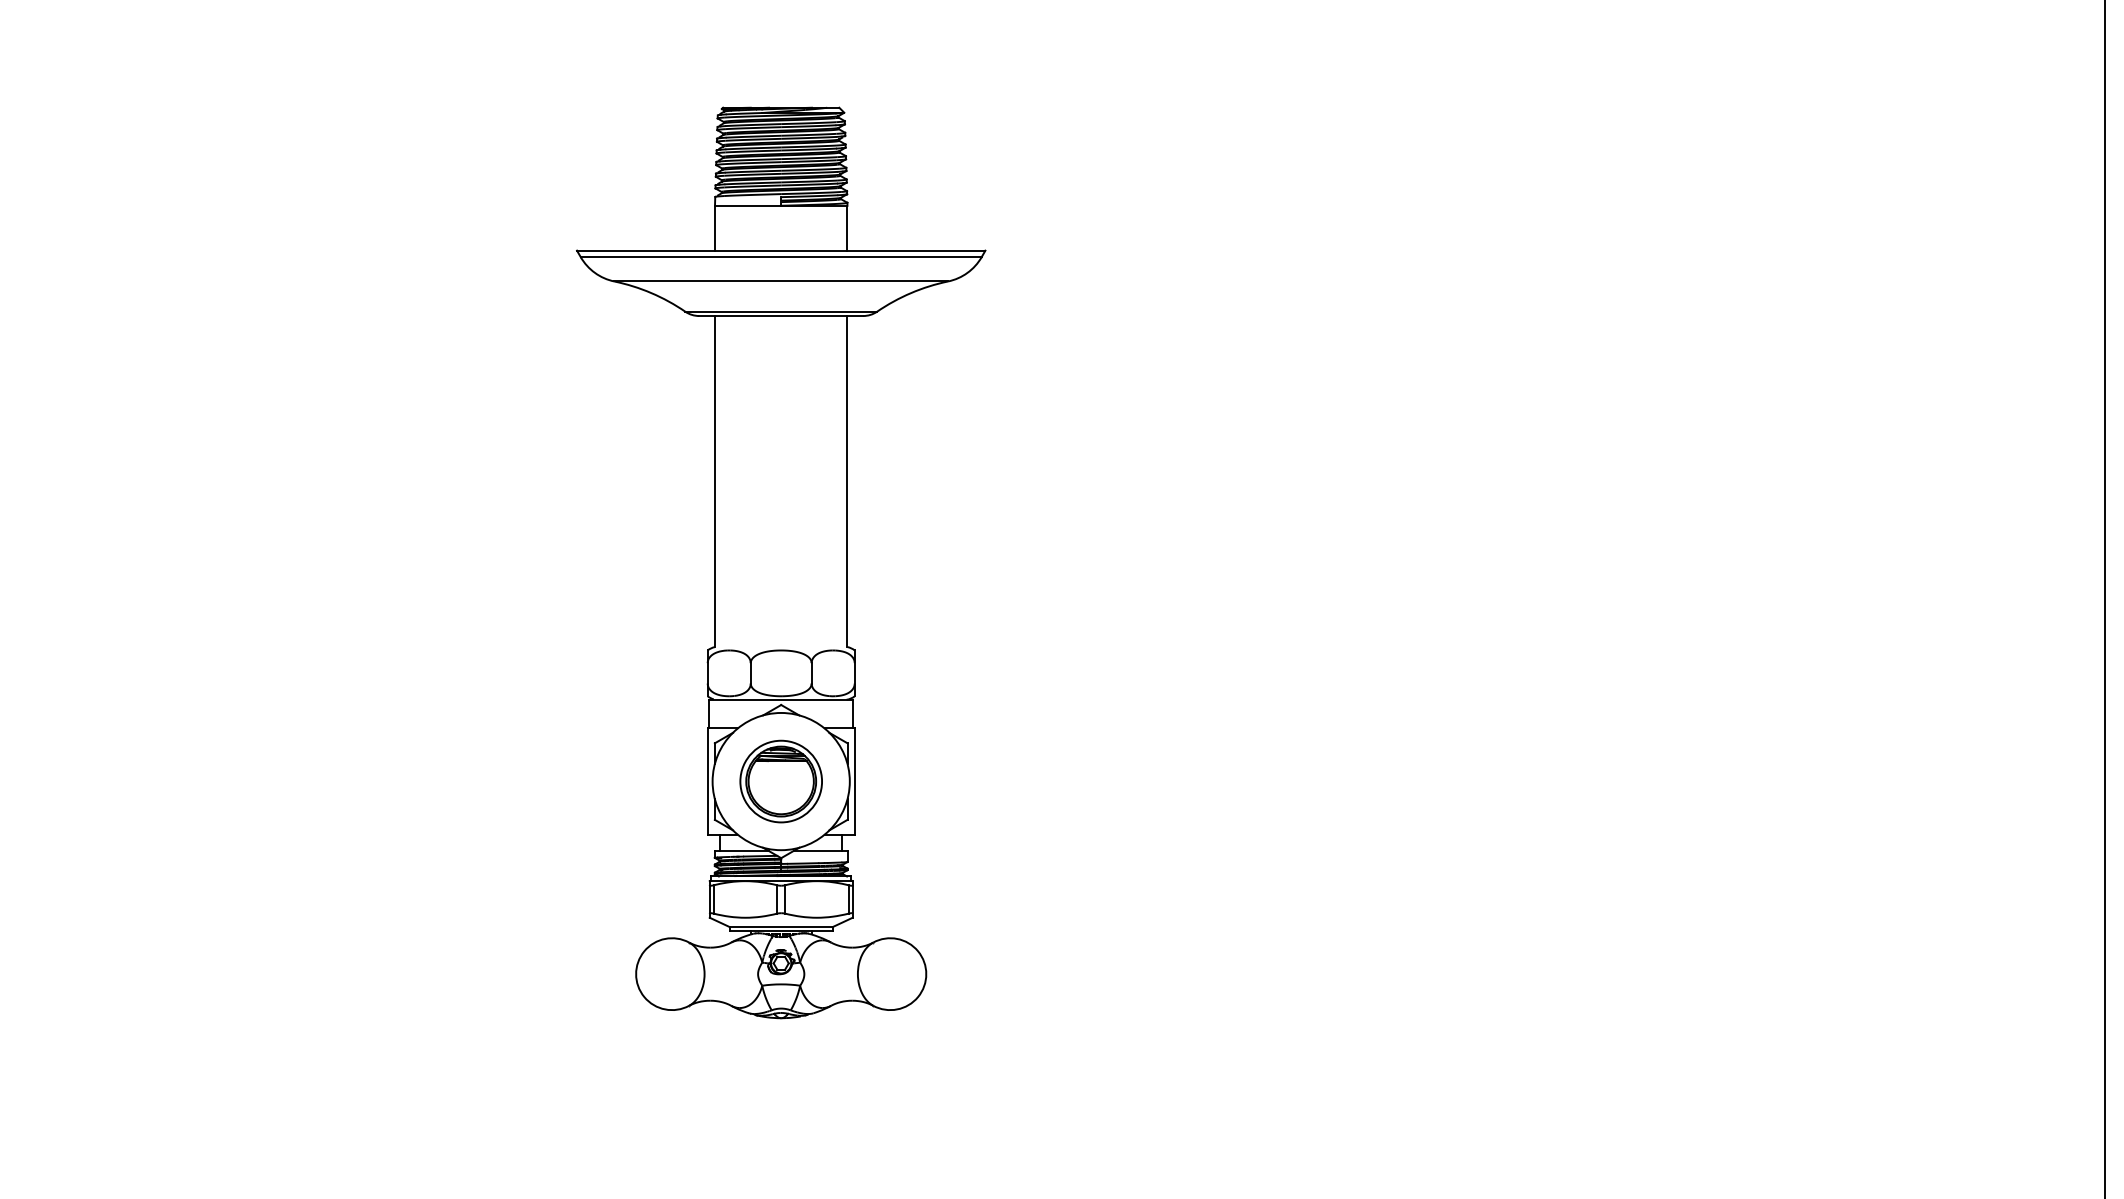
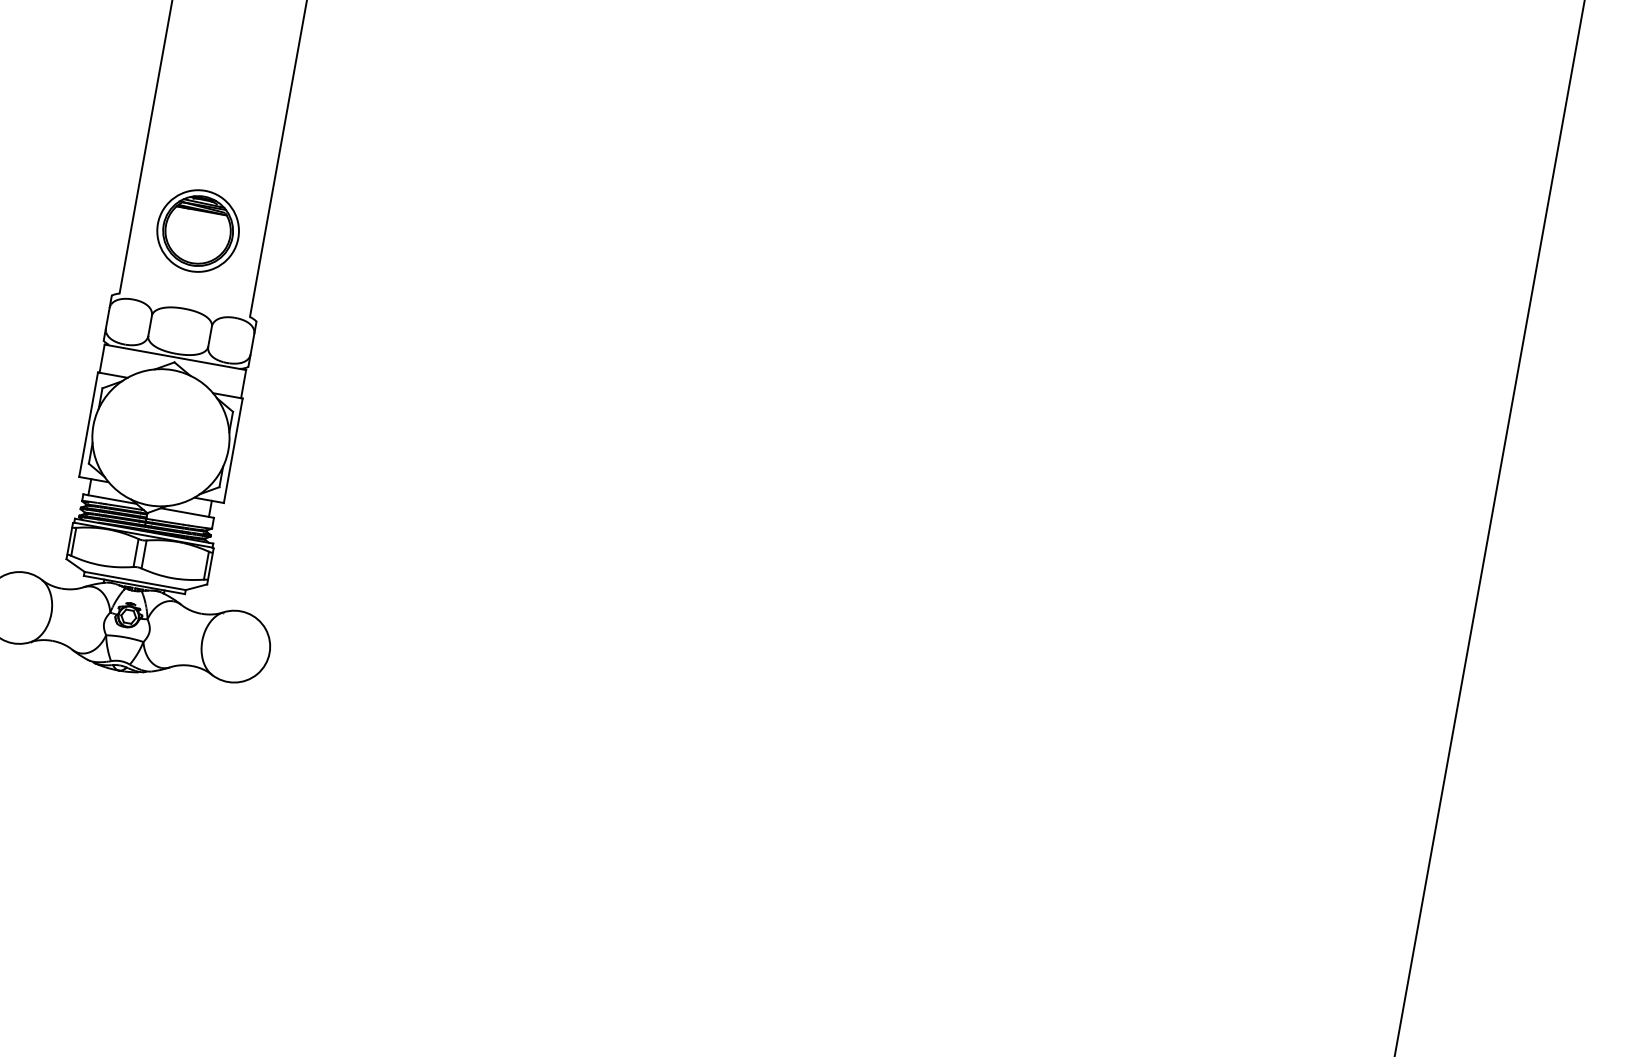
part: (780, 781) -> (197, 230), moved

